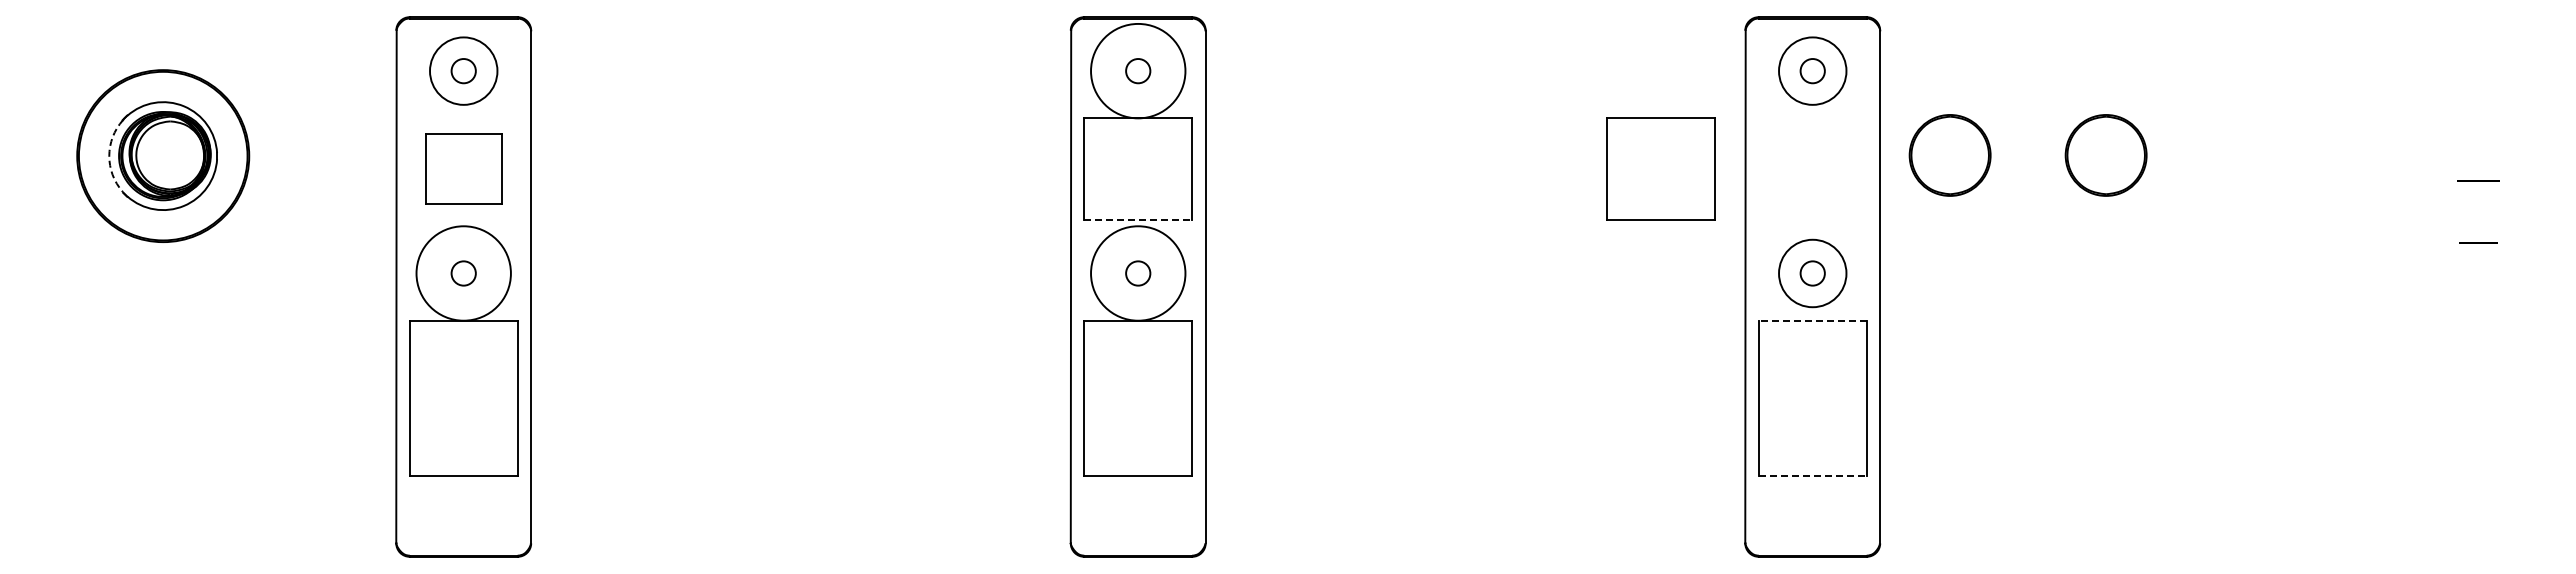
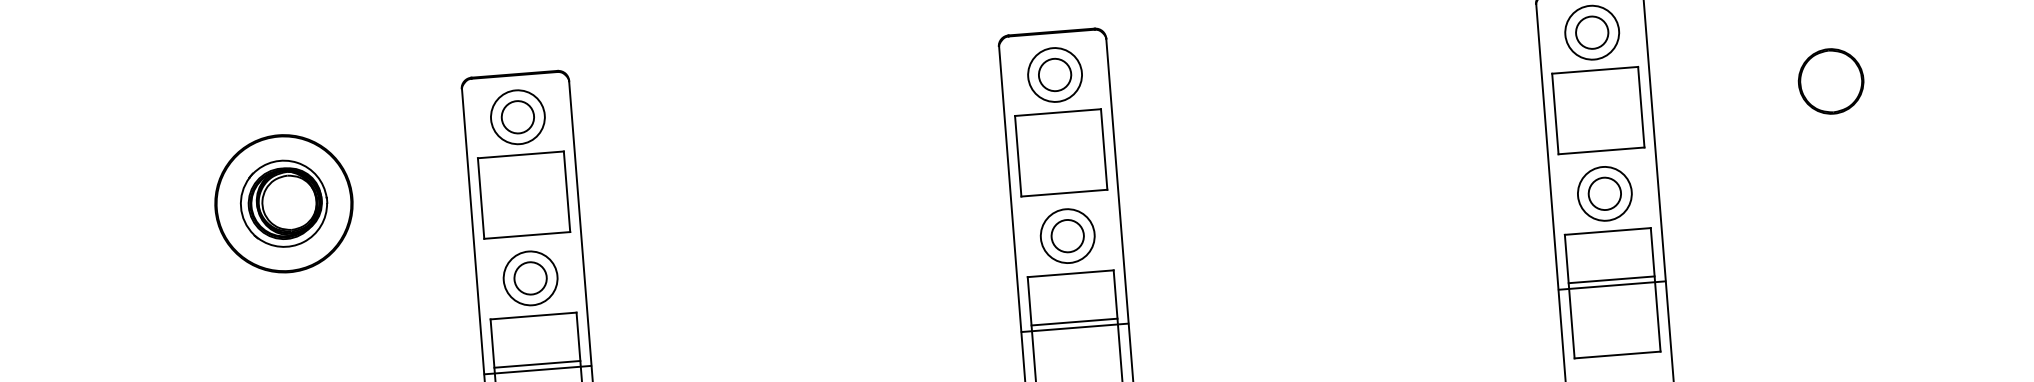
circle: (463, 70) -> (517, 116), size x1.67
circle: (1137, 70) -> (1054, 74), size x0.71
circle: (1138, 70) -> (1055, 74), size x1.67
circle: (1812, 70) -> (1591, 32), size x1.67
arc: (109, 155) -> (241, 206), dashed -> solid
part: (1949, 155) -> (1706, 91), removed
part: (463, 168) -> (523, 194), size x1.43
part: (1660, 168) -> (1598, 110), moved
line: (1138, 219) -> (1064, 193), dashed -> solid
circle: (463, 273) -> (530, 278), size x0.71
circle: (463, 273) -> (530, 278), size x1.67
circle: (1137, 273) -> (1067, 236), size x0.71
circle: (1138, 273) -> (1067, 236), size x1.67
circle: (1812, 273) -> (1604, 193), size x1.67
line: (1812, 320) -> (1607, 231), dashed -> solid
line: (463, 381) -> (537, 364), added
line: (1138, 381) -> (1074, 322), added
line: (1812, 381) -> (1611, 279), added
line: (463, 388) -> (537, 370), added
line: (1138, 388) -> (1075, 327), added
line: (1812, 388) -> (1611, 285), added
line: (1812, 475) -> (1617, 354), dashed -> solid

